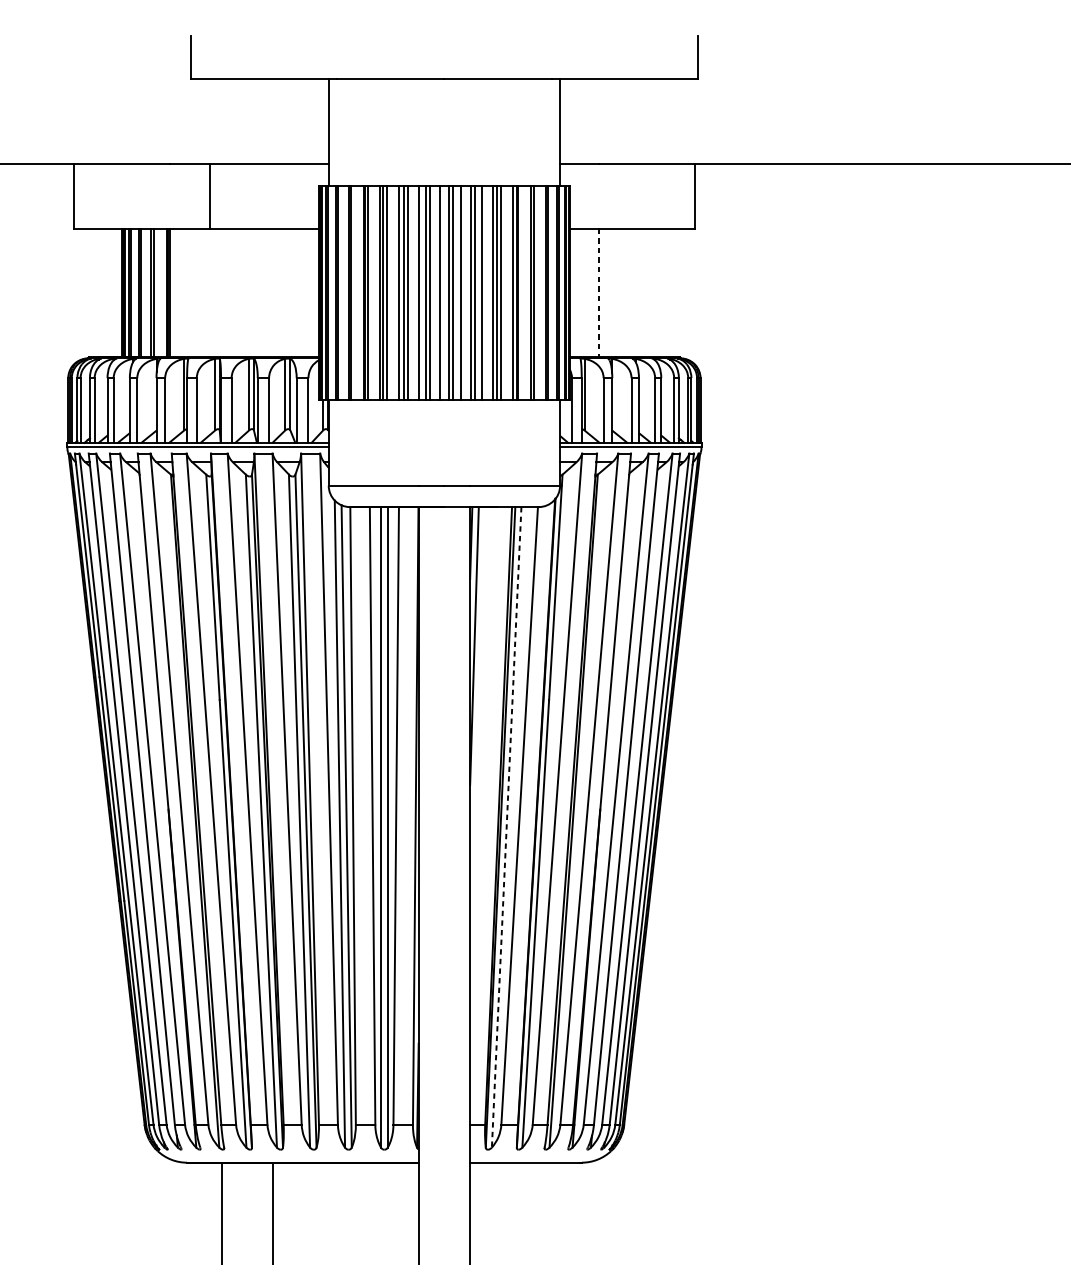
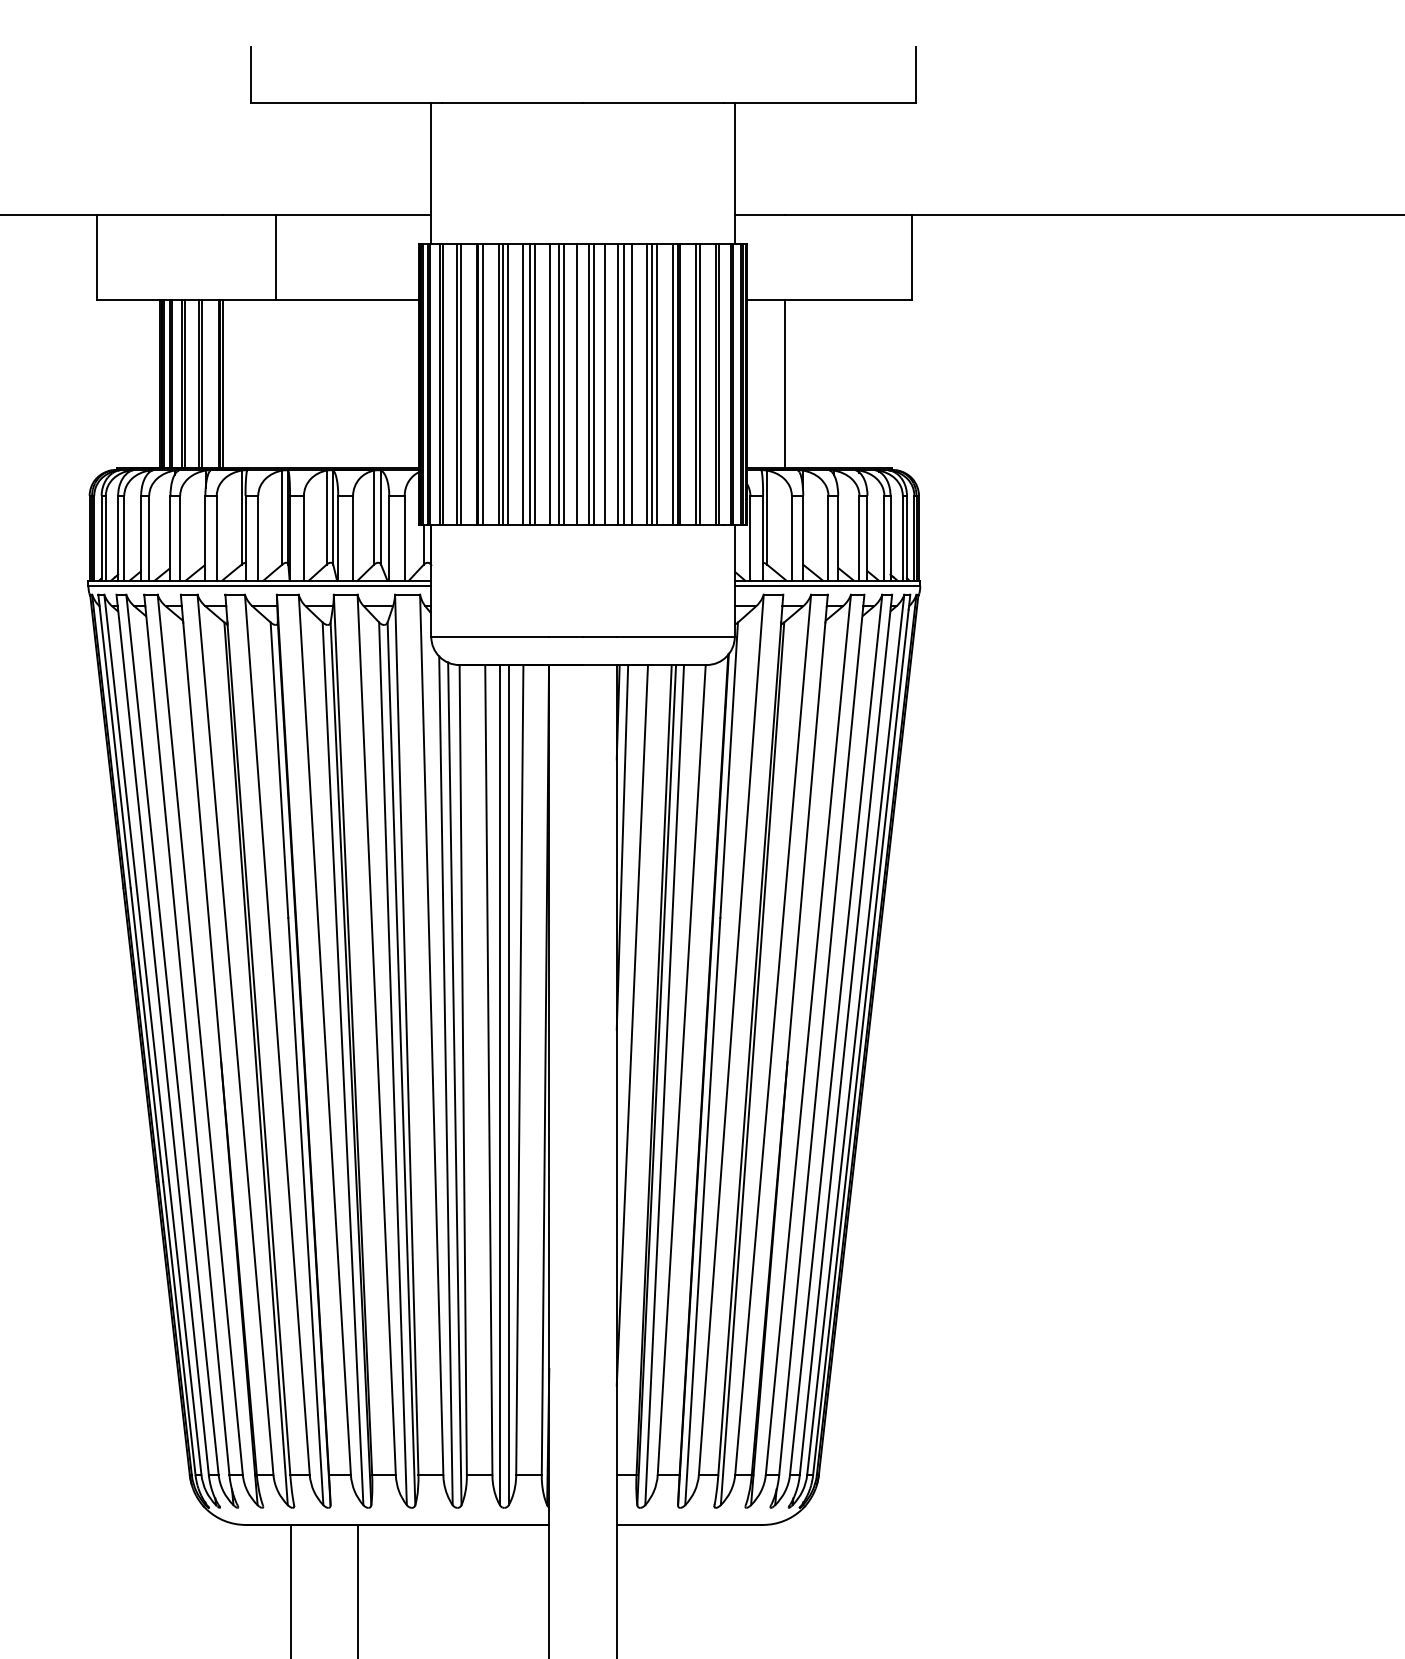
line: (598, 293) -> (785, 384), dashed -> solid
line: (482, 781) -> (632, 1025), added
line: (506, 827) -> (664, 1085), dashed -> solid

